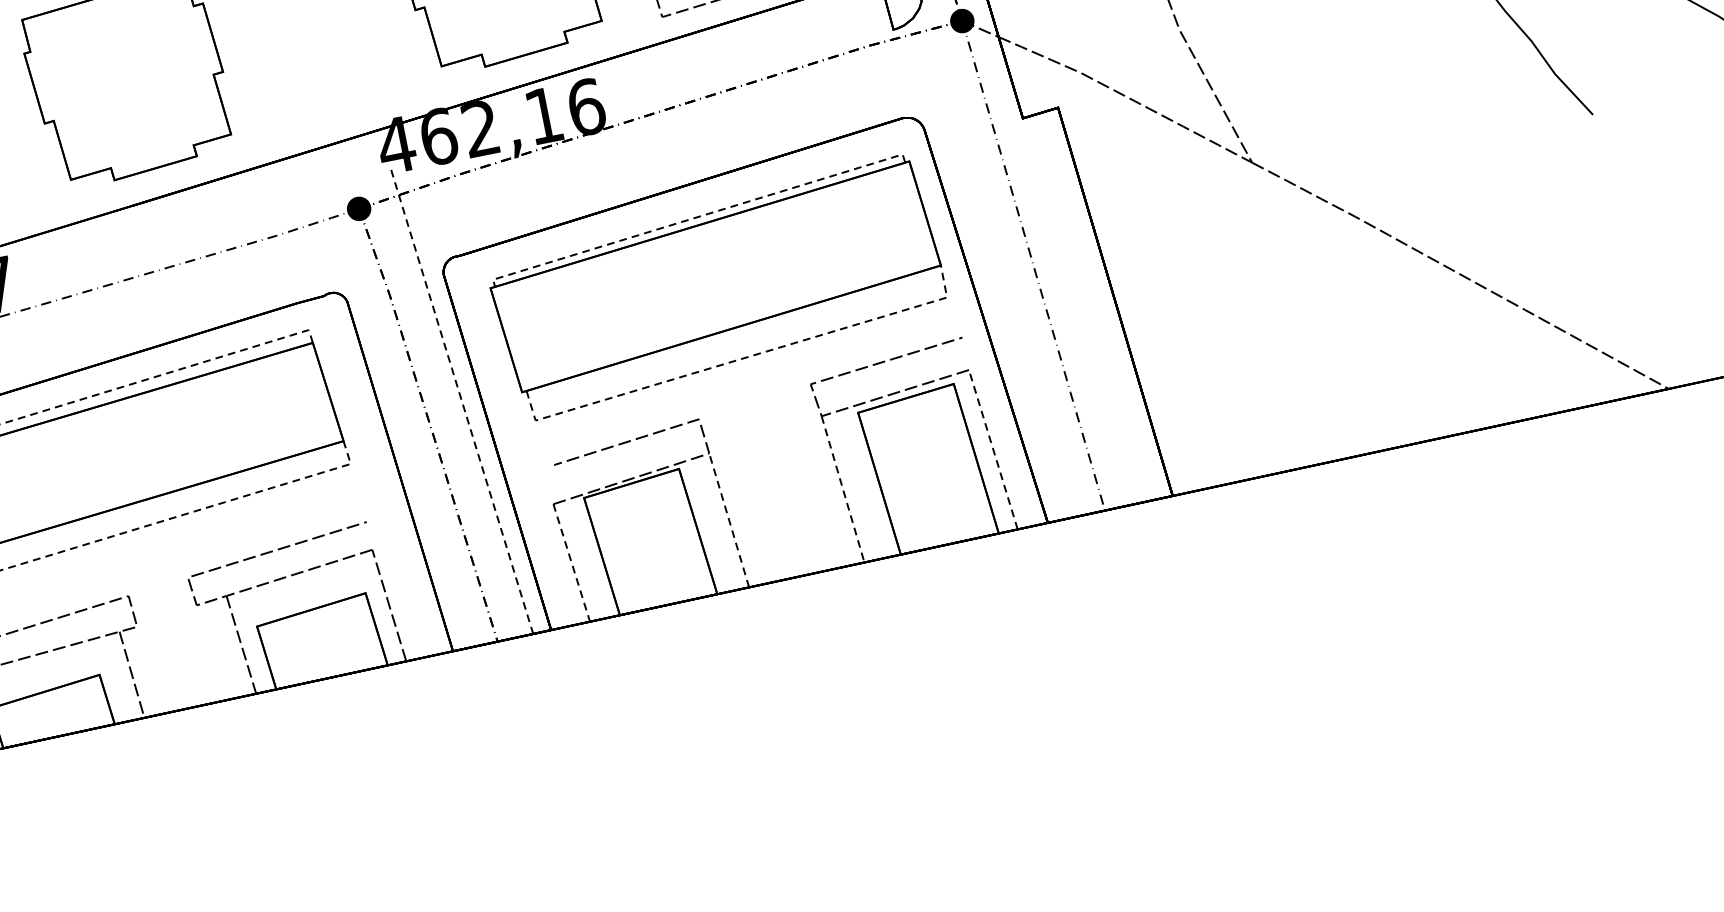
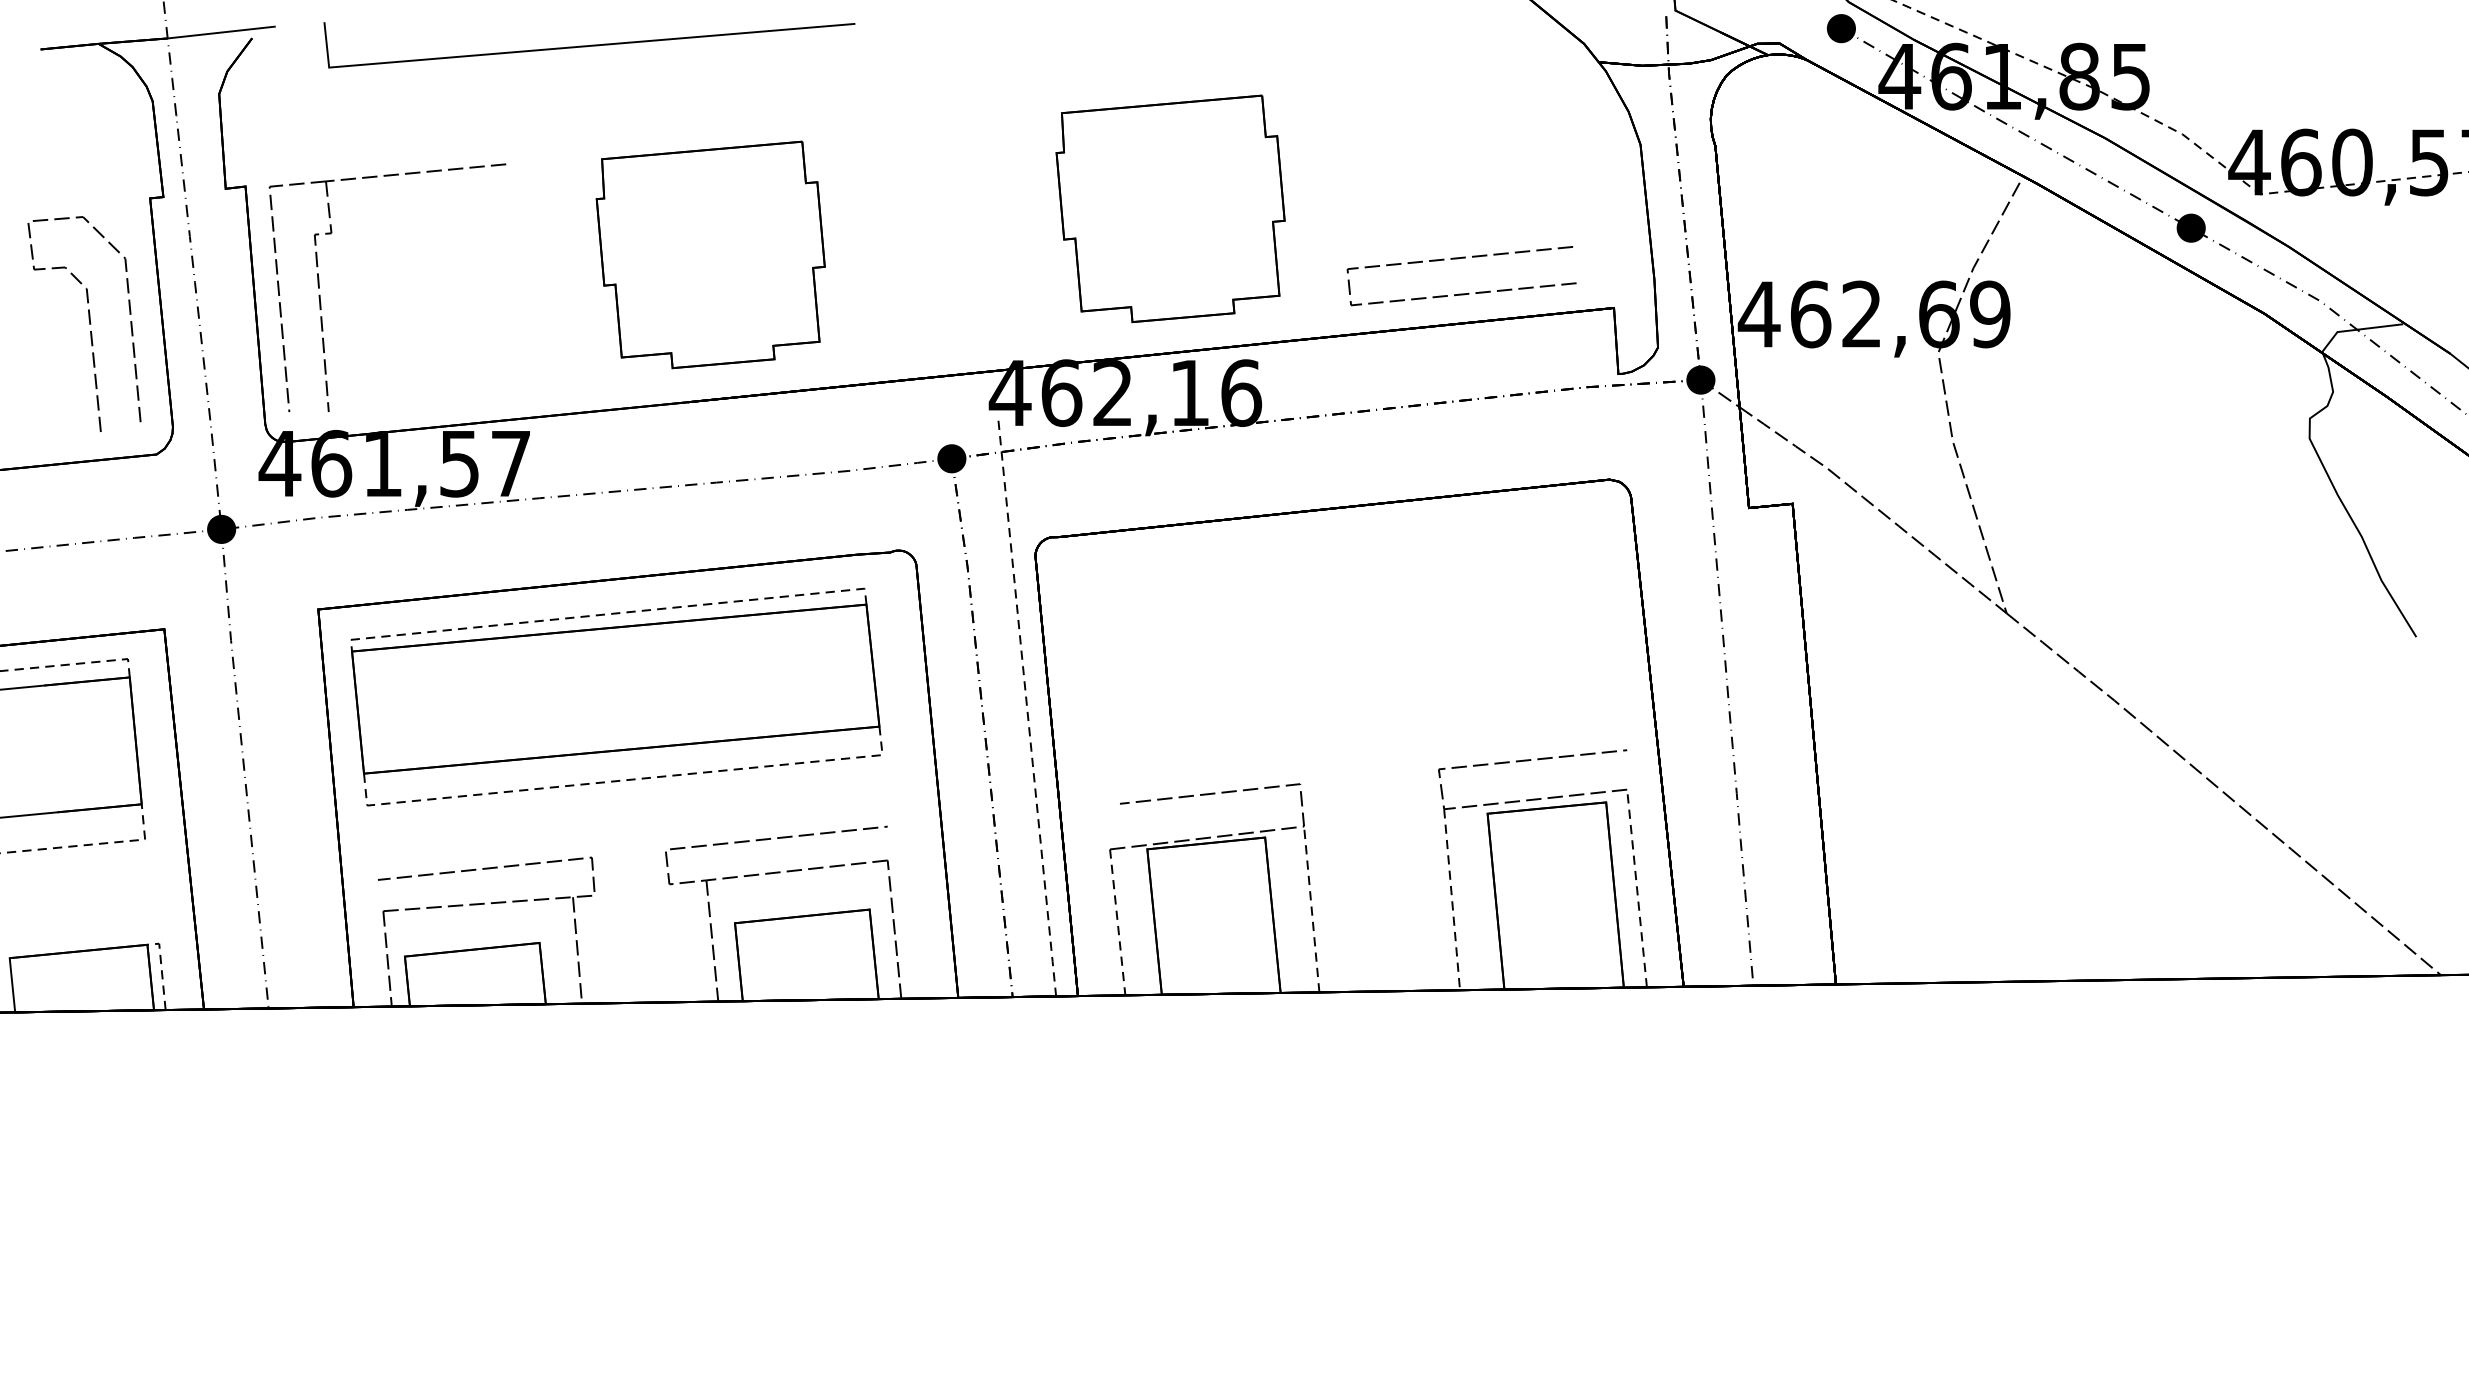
part: (717, 287) -> (1352, 634), removed

